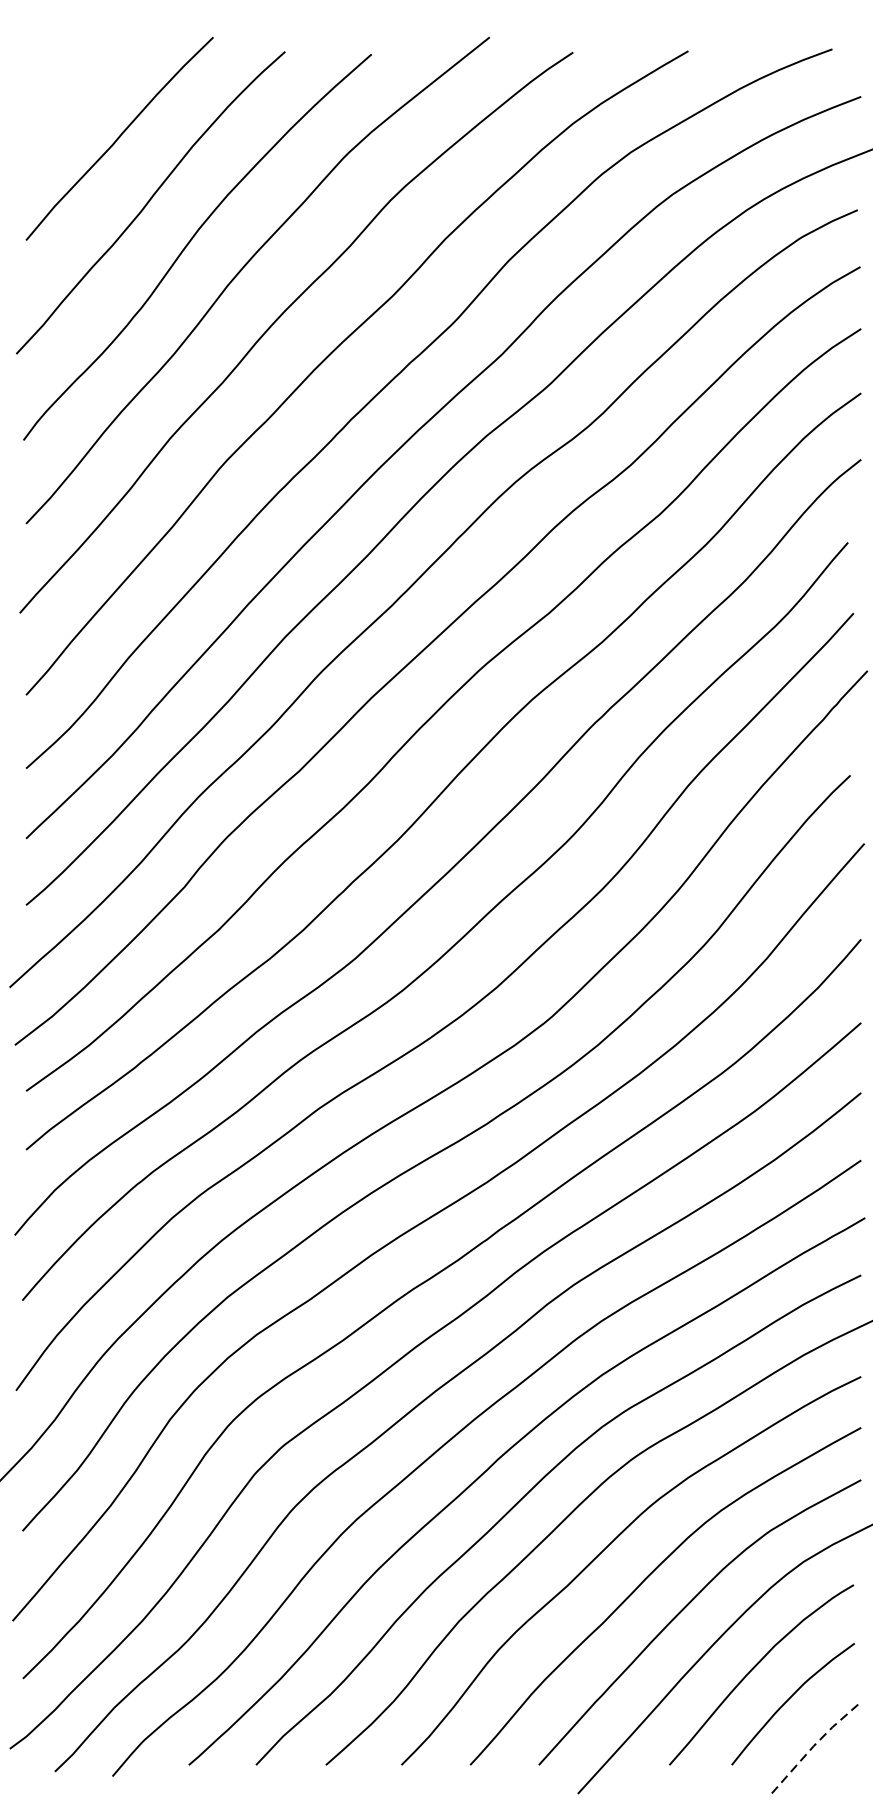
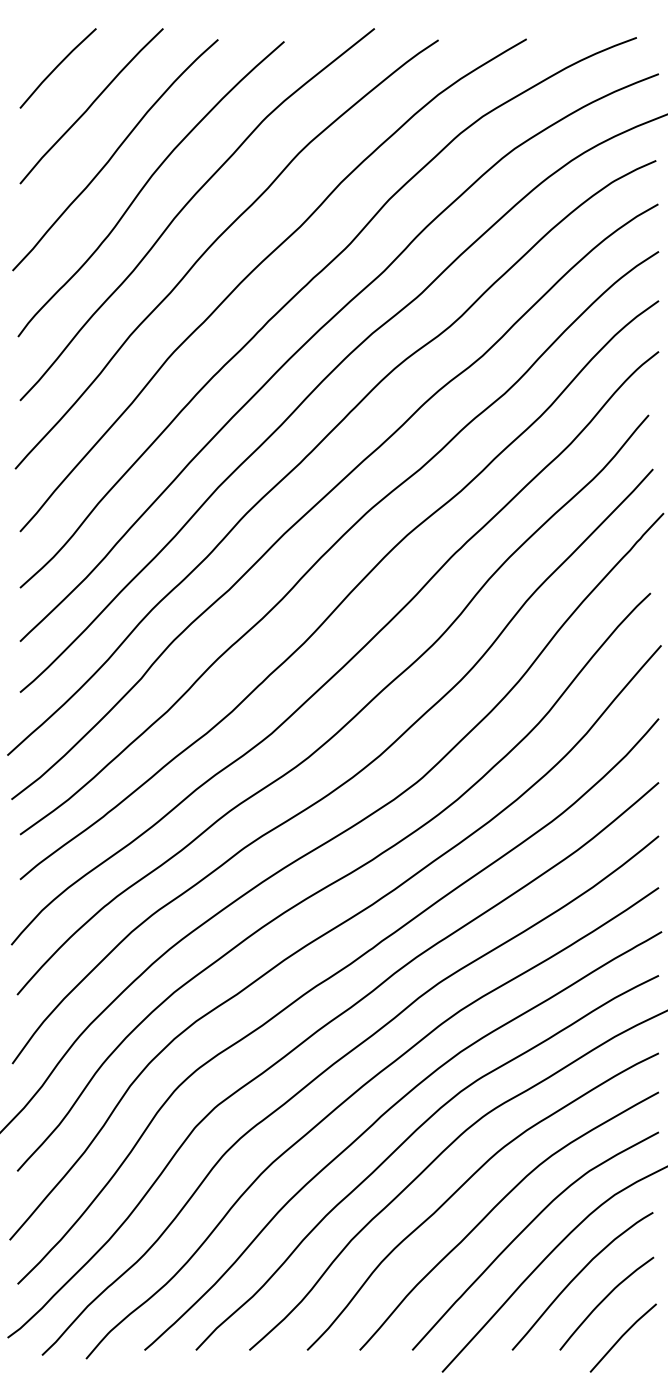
line: (75, 88) -> (57, 67), added
line: (813, 1745) -> (622, 1335), dashed -> solid

